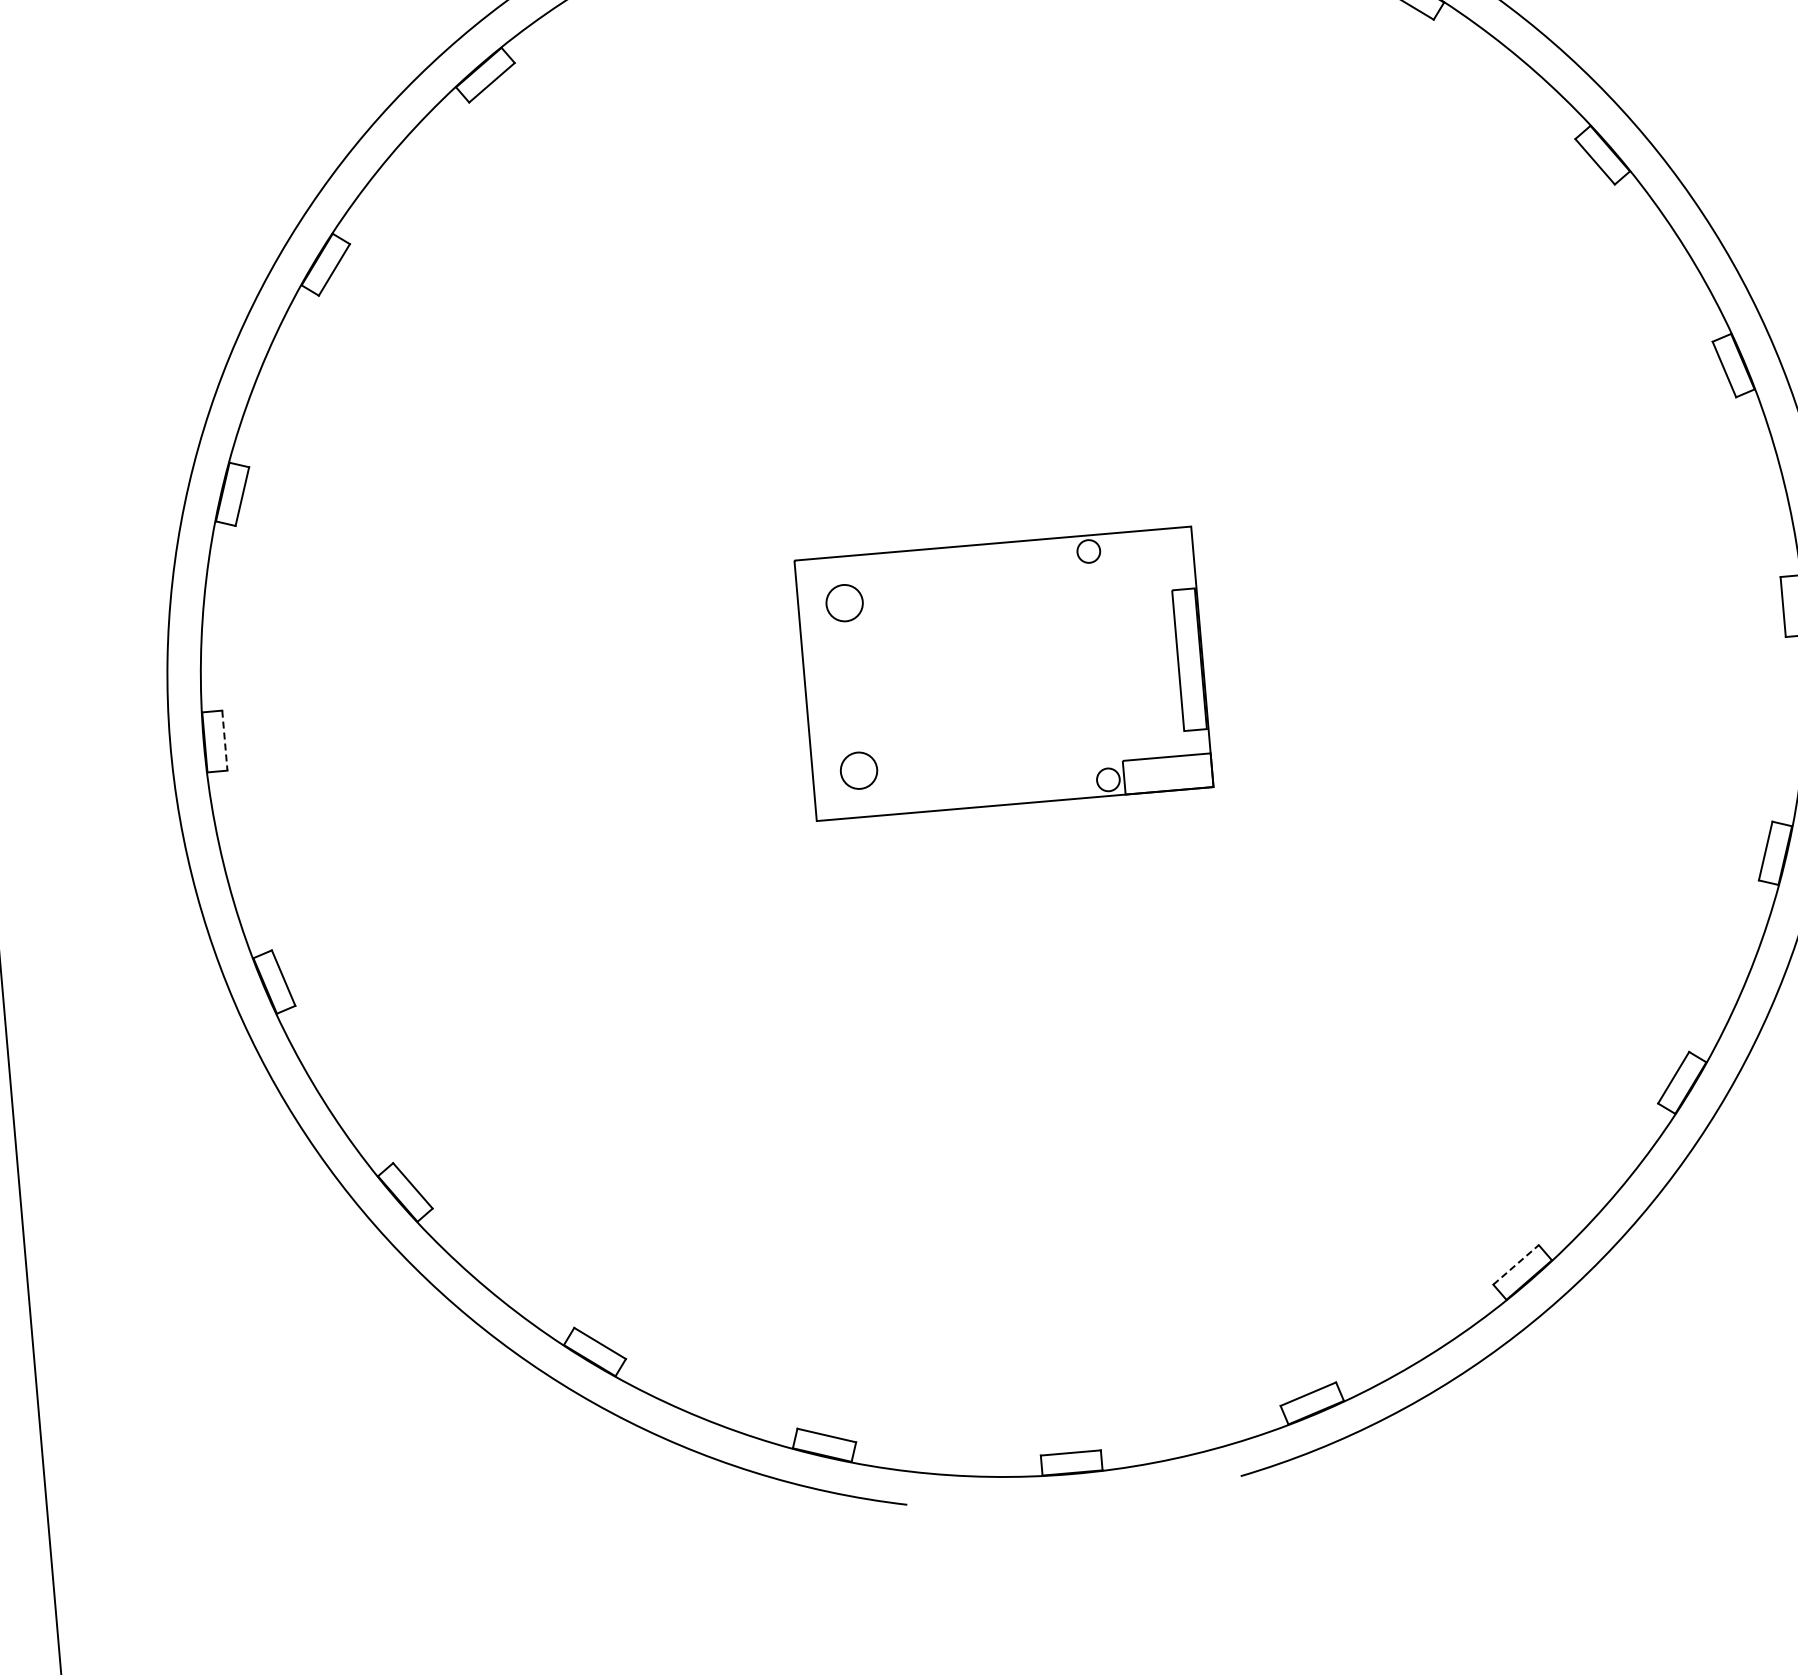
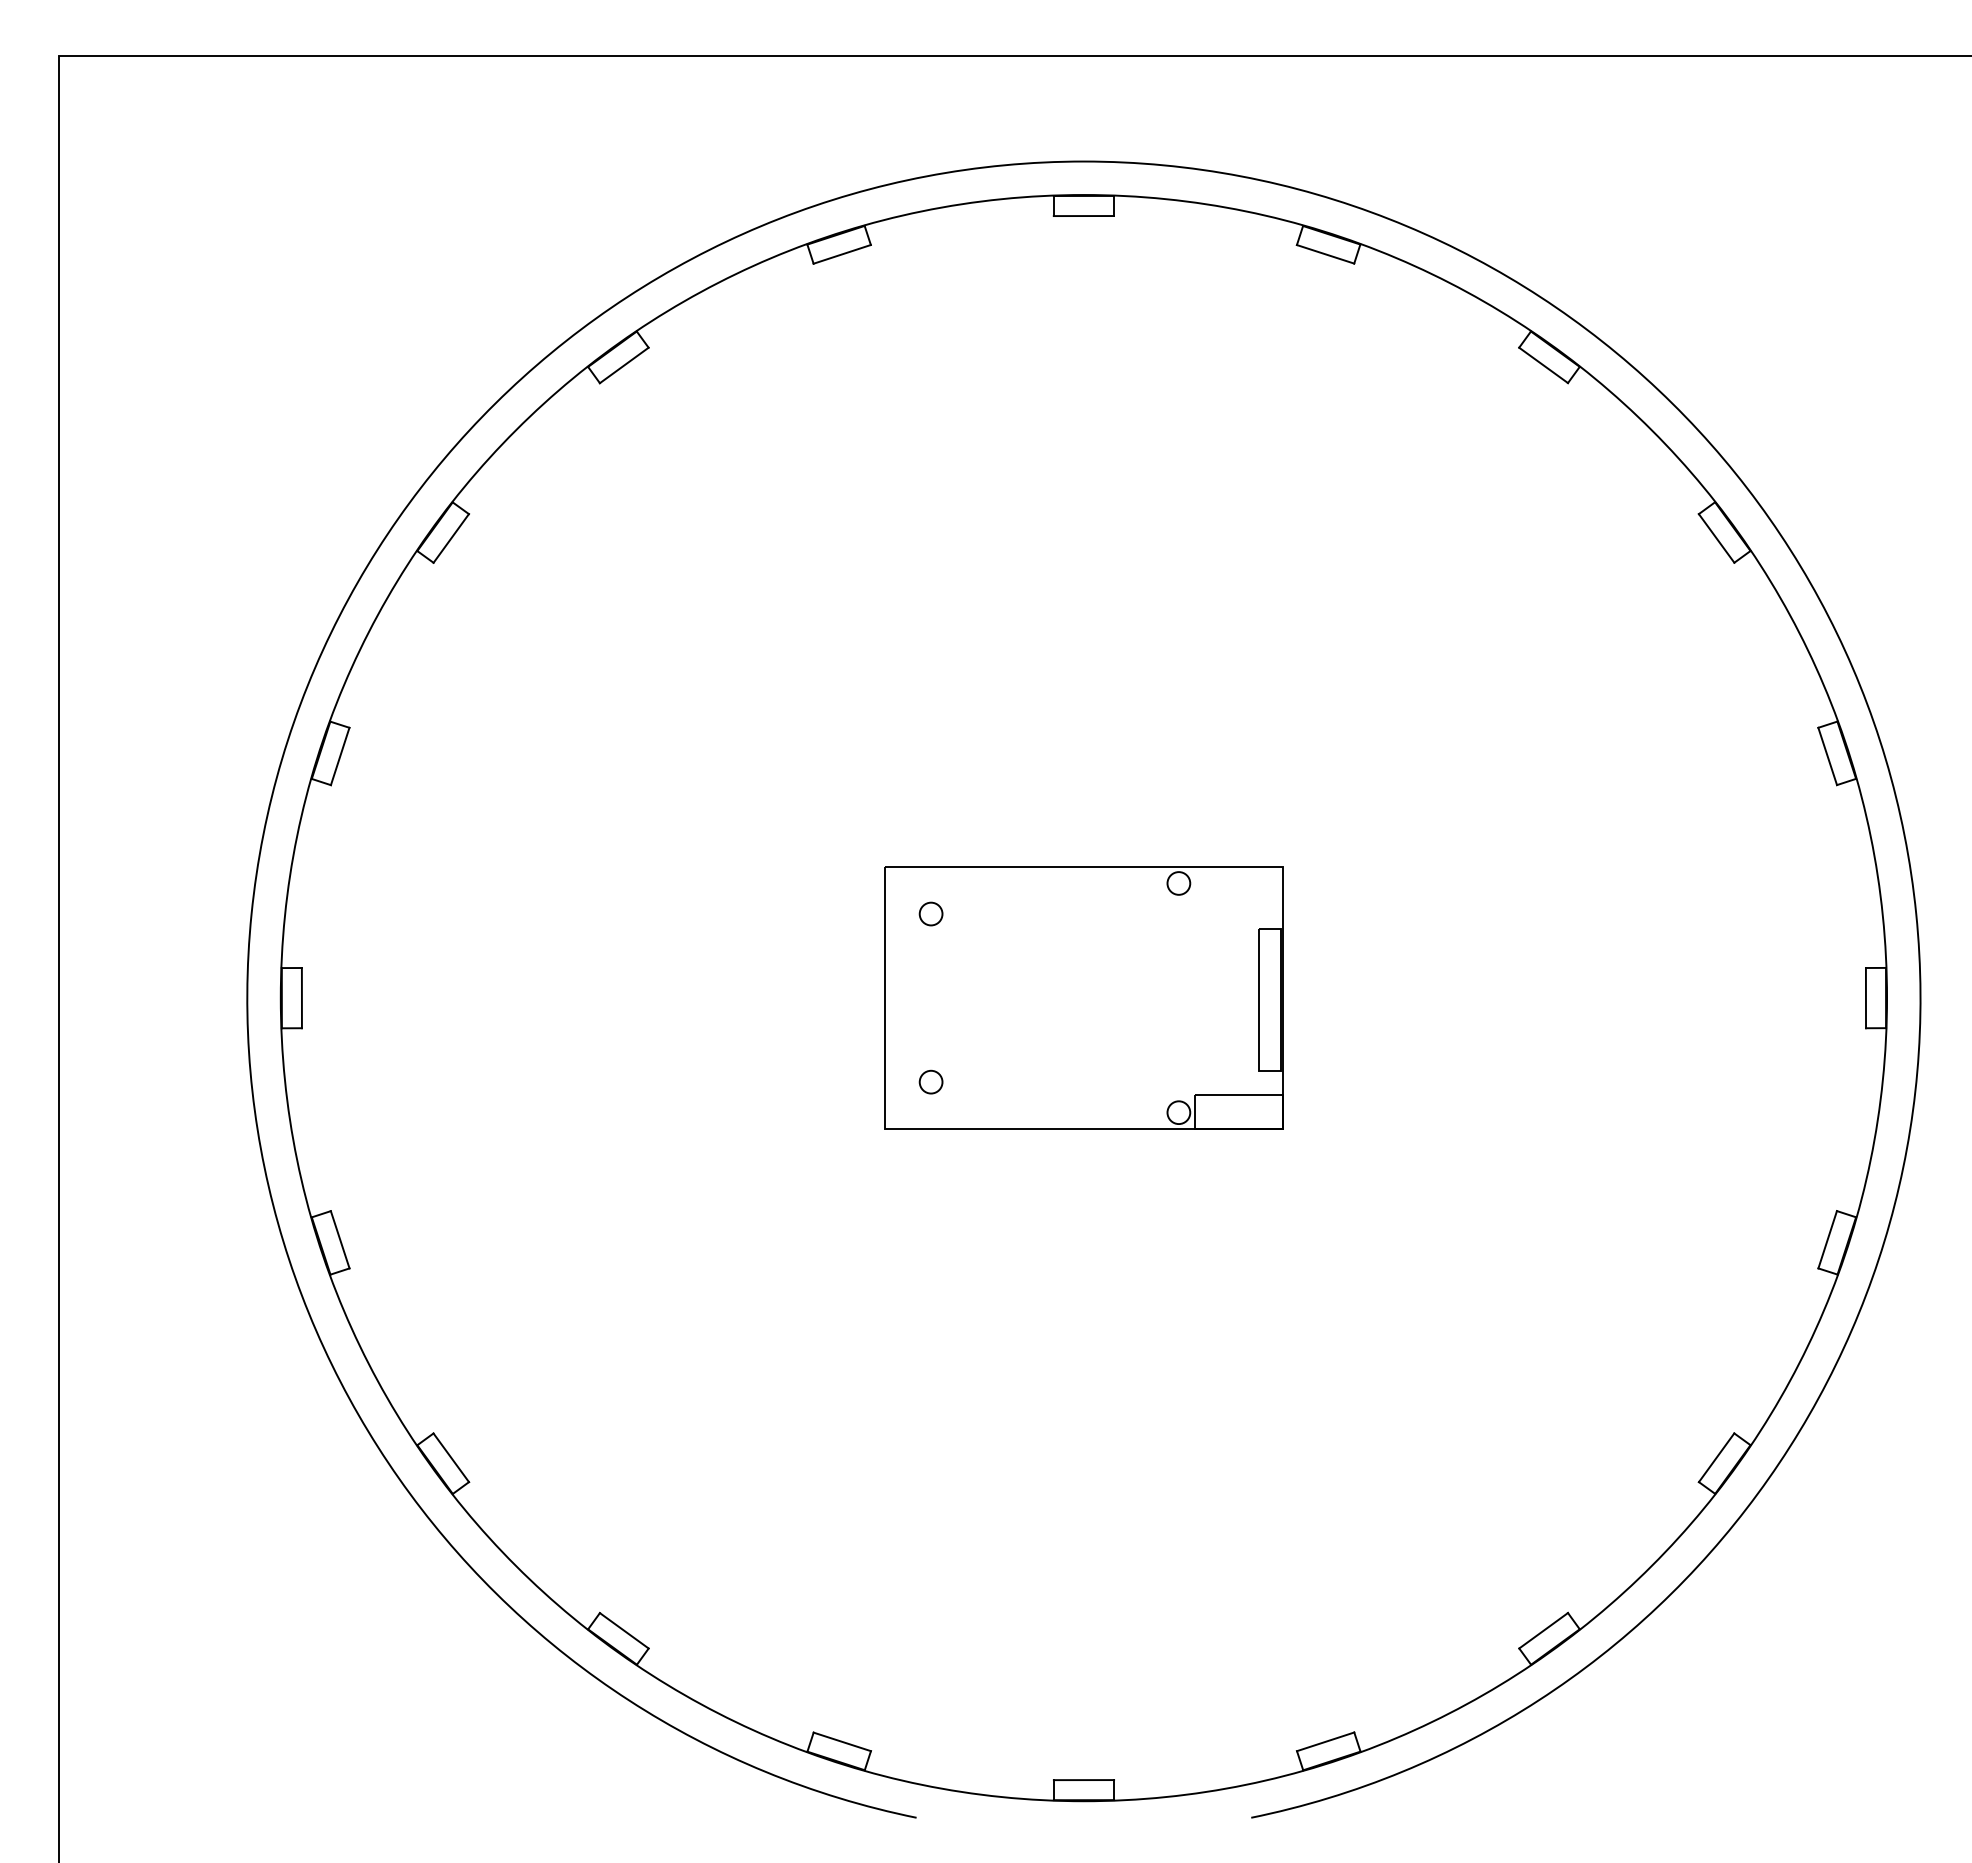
circle: (843, 602) -> (930, 913), size x0.62
line: (224, 741) -> (301, 998), dashed -> solid
circle: (858, 770) -> (930, 1081), size x0.62
line: (1516, 1264) -> (1544, 1630), dashed -> solid

